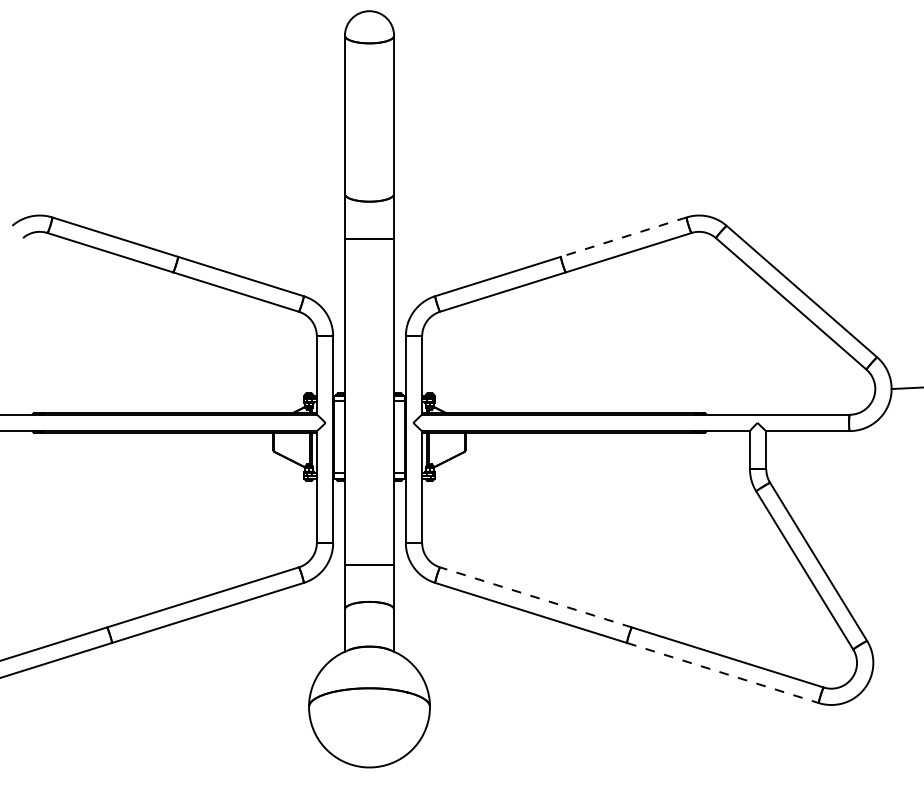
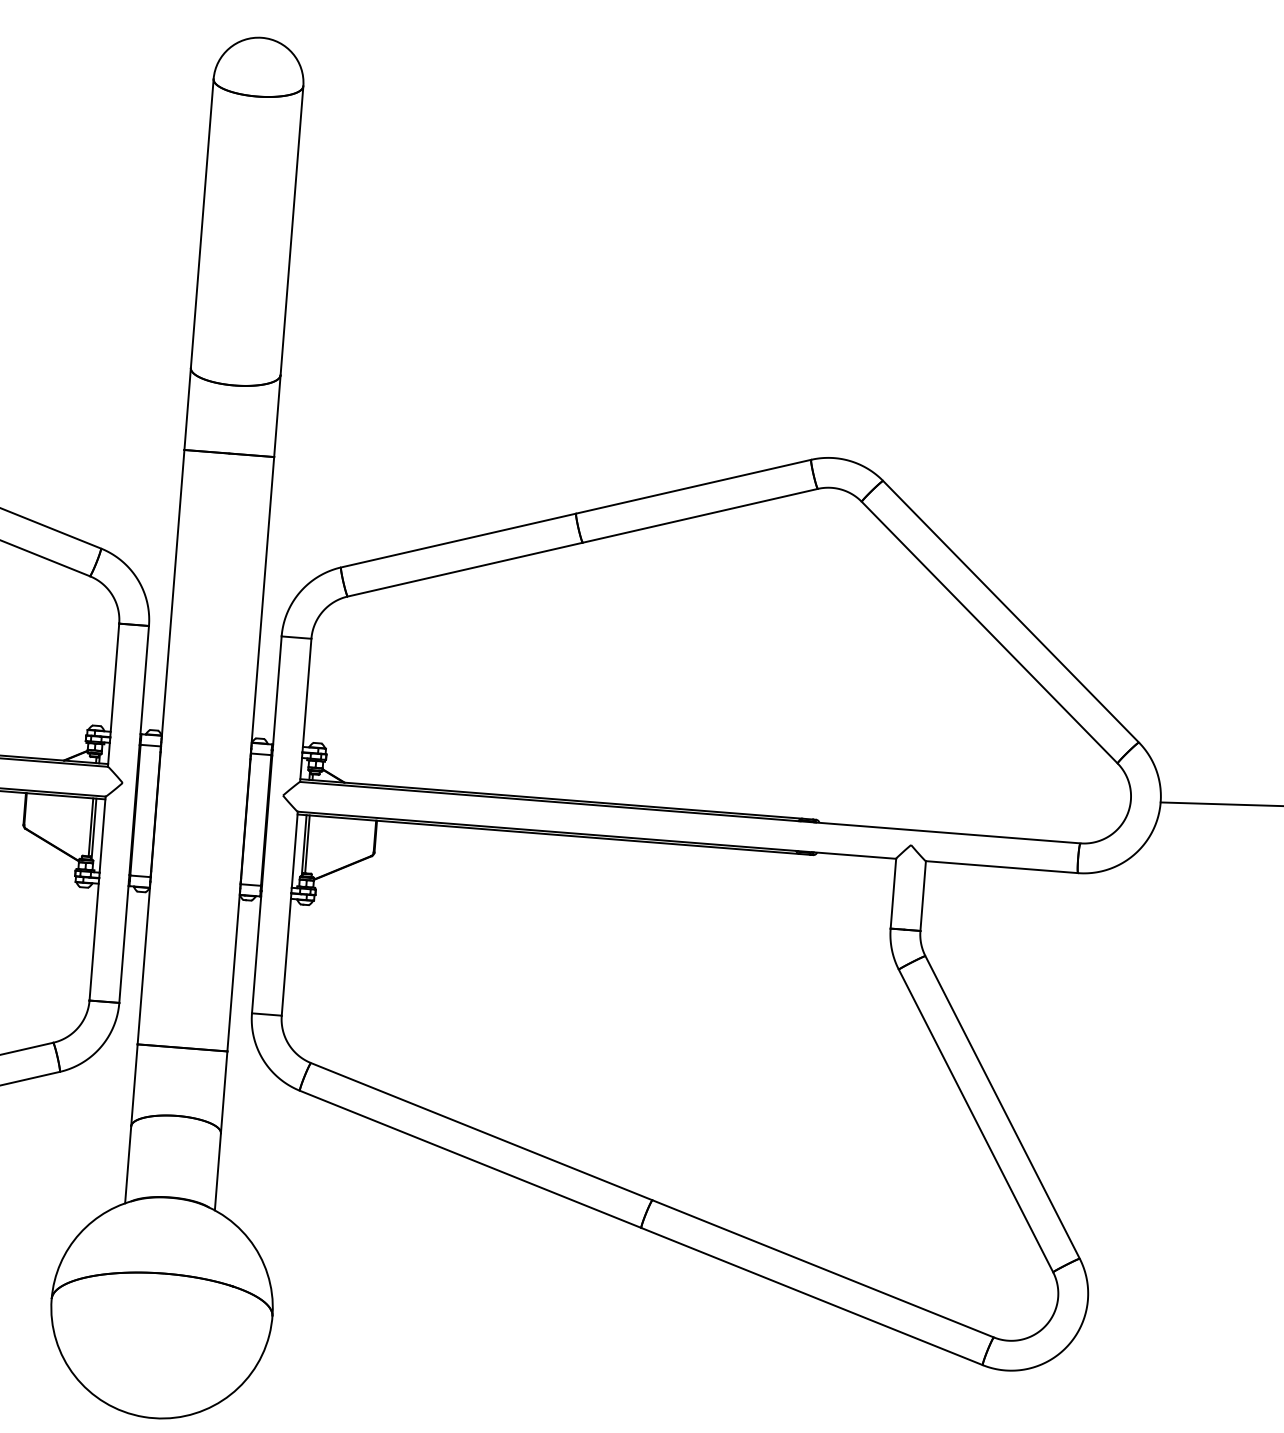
line: (623, 237) -> (693, 487), dashed -> solid
line: (535, 597) -> (480, 1131), dashed -> solid
line: (723, 673) -> (812, 1297), dashed -> solid

